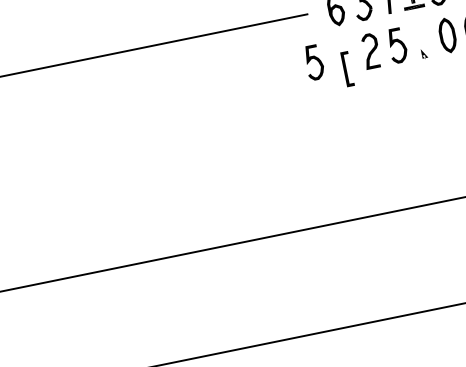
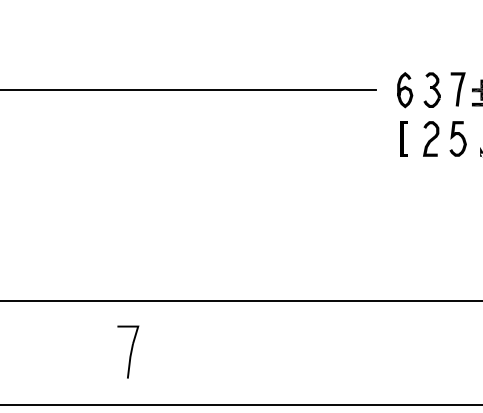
curve: (315, 59) -> (374, 136), removed
line: (346, 68) -> (403, 138), moved
part: (117, 319) -> (128, 351), added

